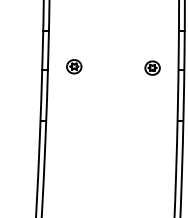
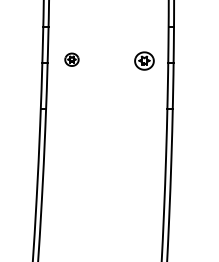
part: (151, 67) -> (143, 60), size x1.4

